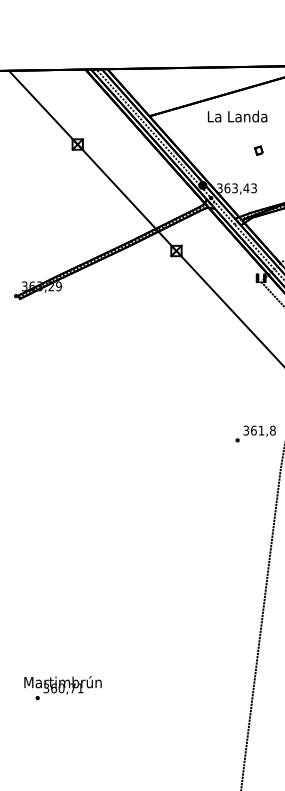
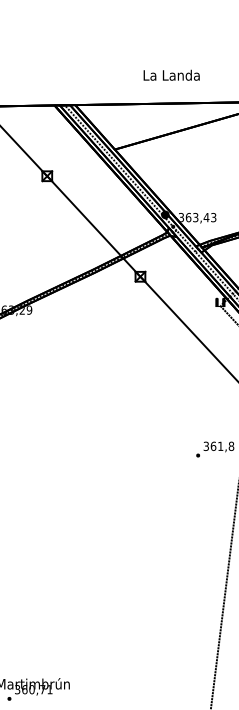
text: (237, 116) -> (171, 75), moved
part: (258, 150) -> (217, 181), removed

